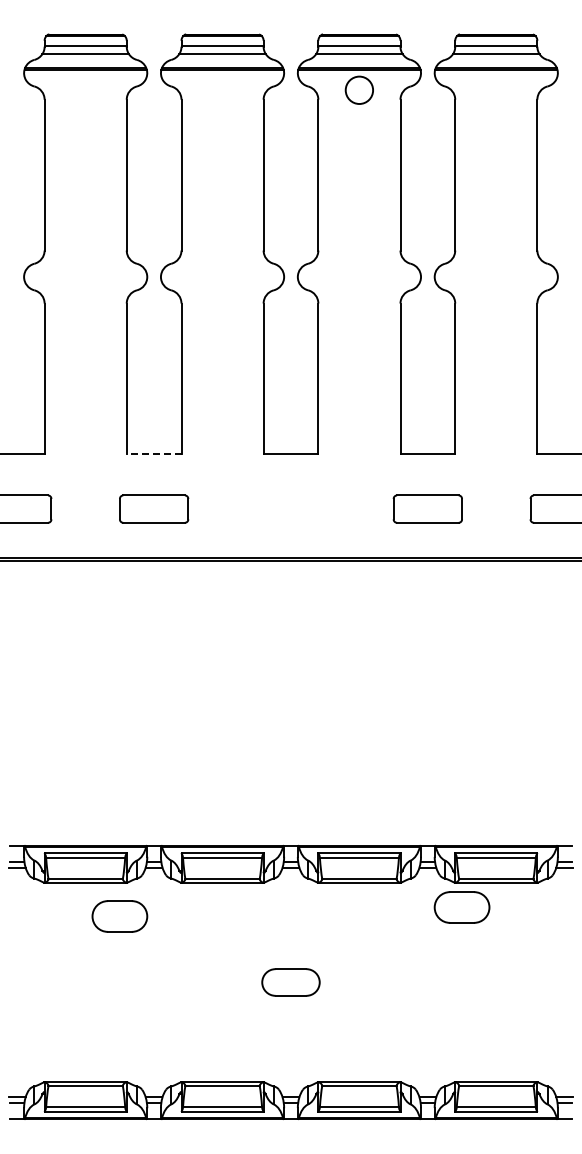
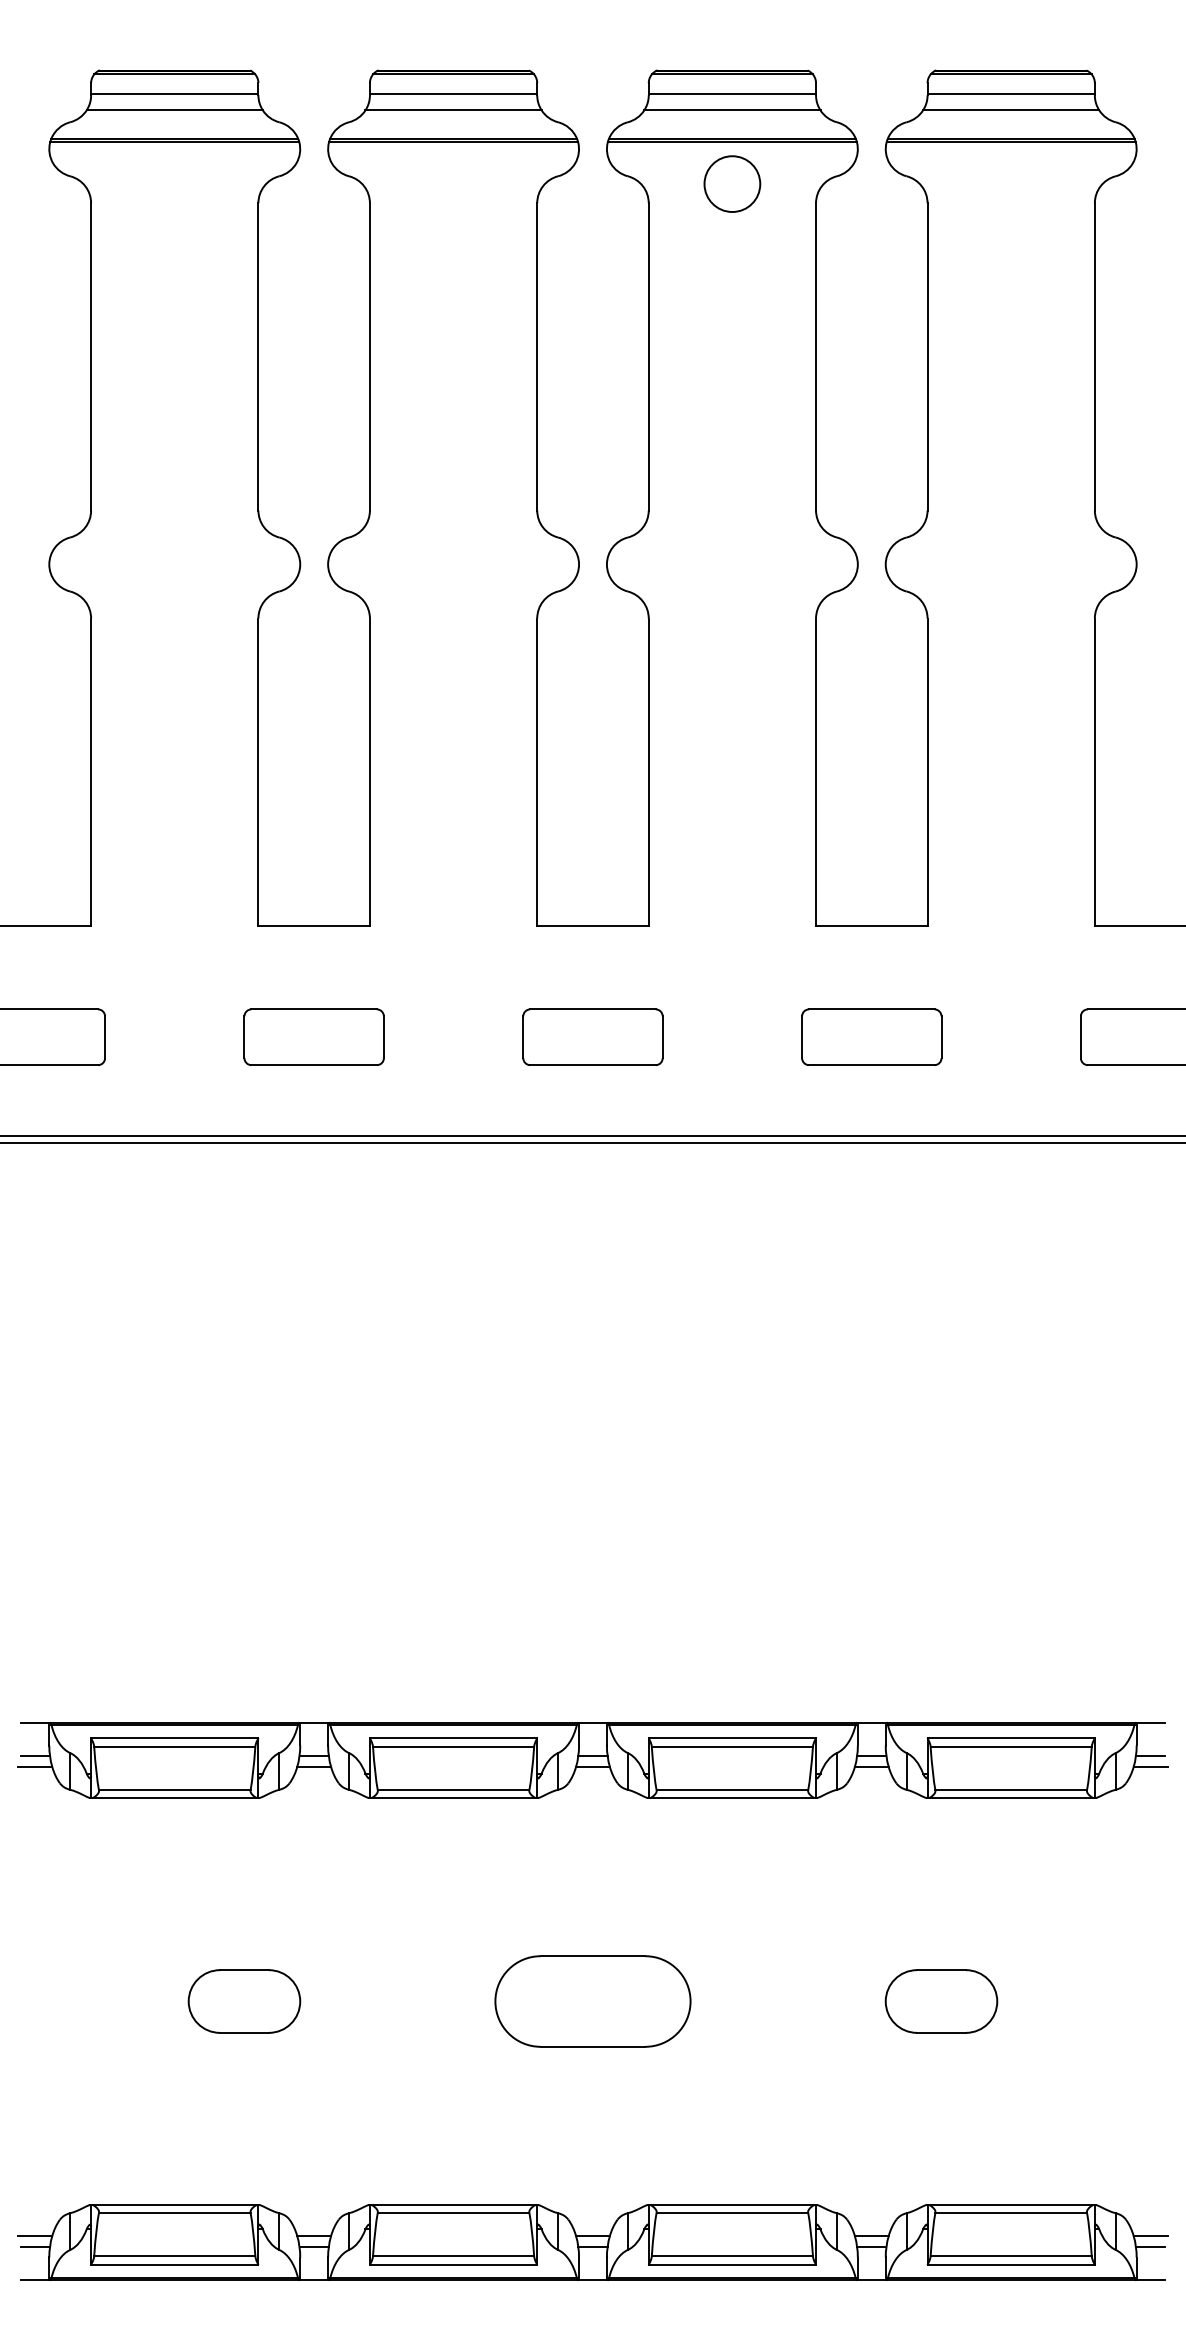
line: (153, 454) -> (312, 925), dashed -> solid
part: (290, 508) -> (591, 1035), added
part: (461, 907) -> (940, 2001), moved
part: (119, 916) -> (243, 2001), moved
part: (290, 982) -> (591, 2001), size x1.67

